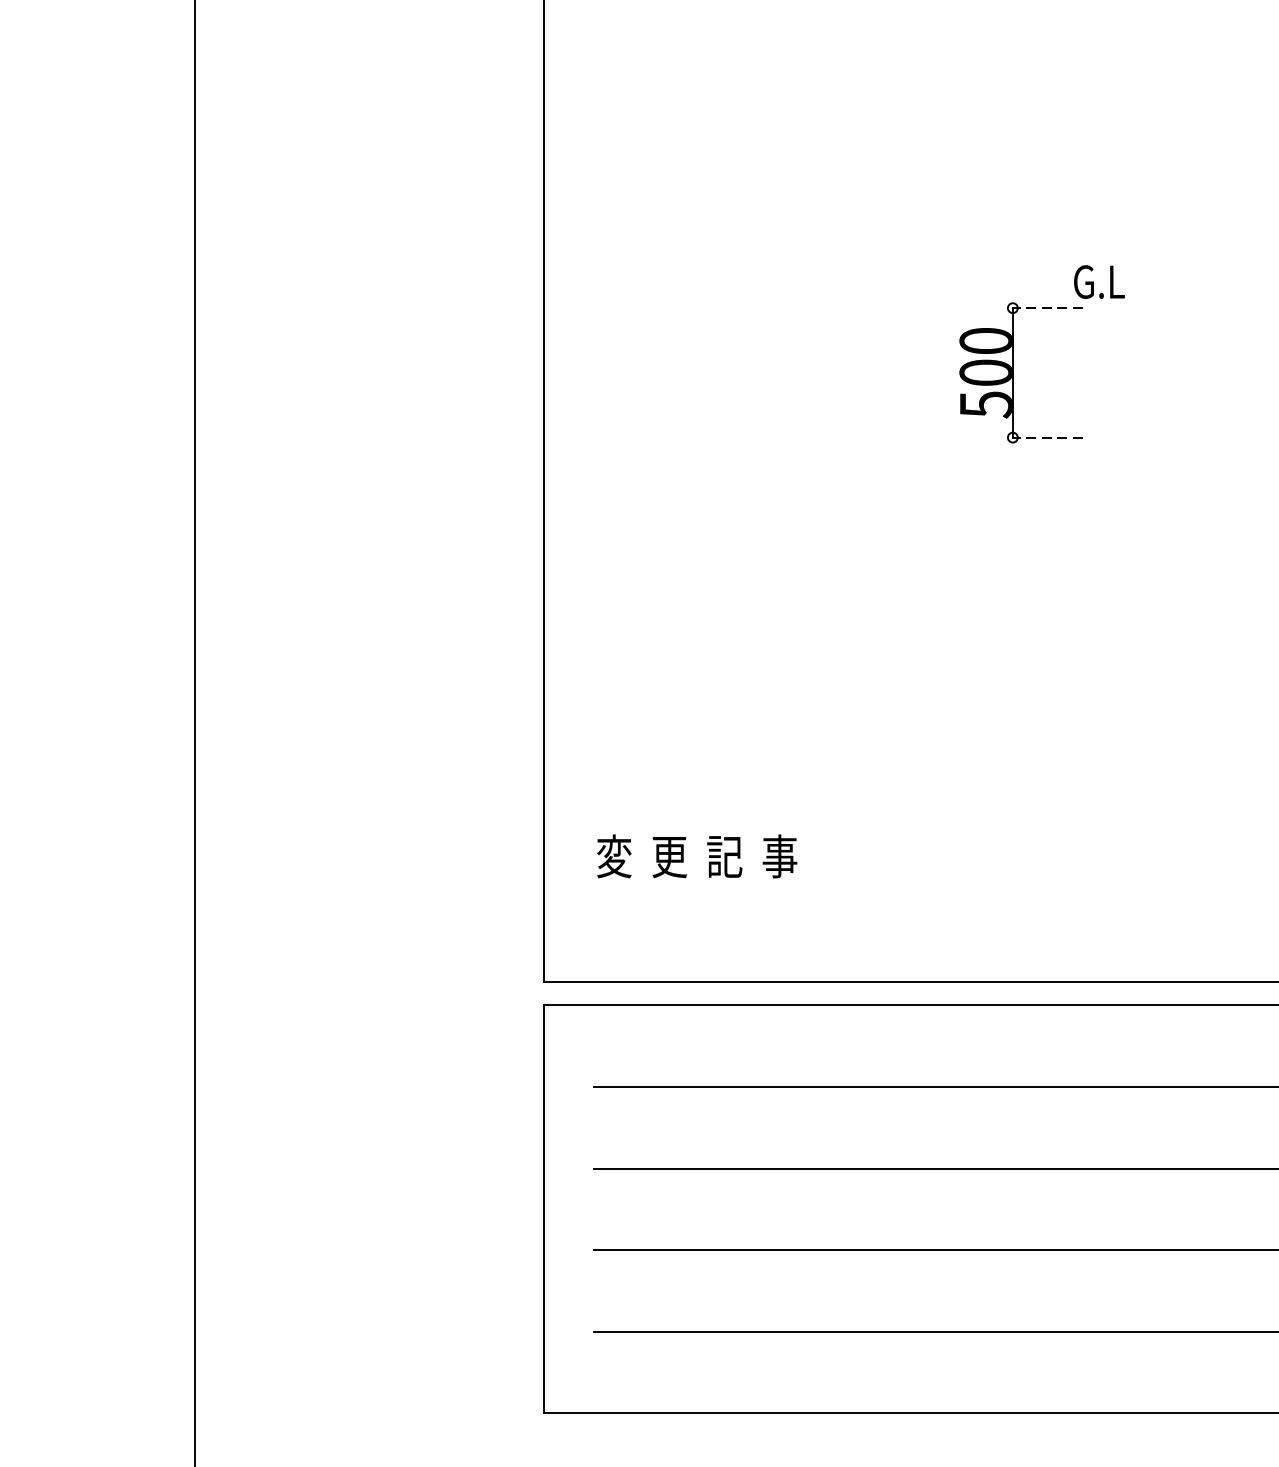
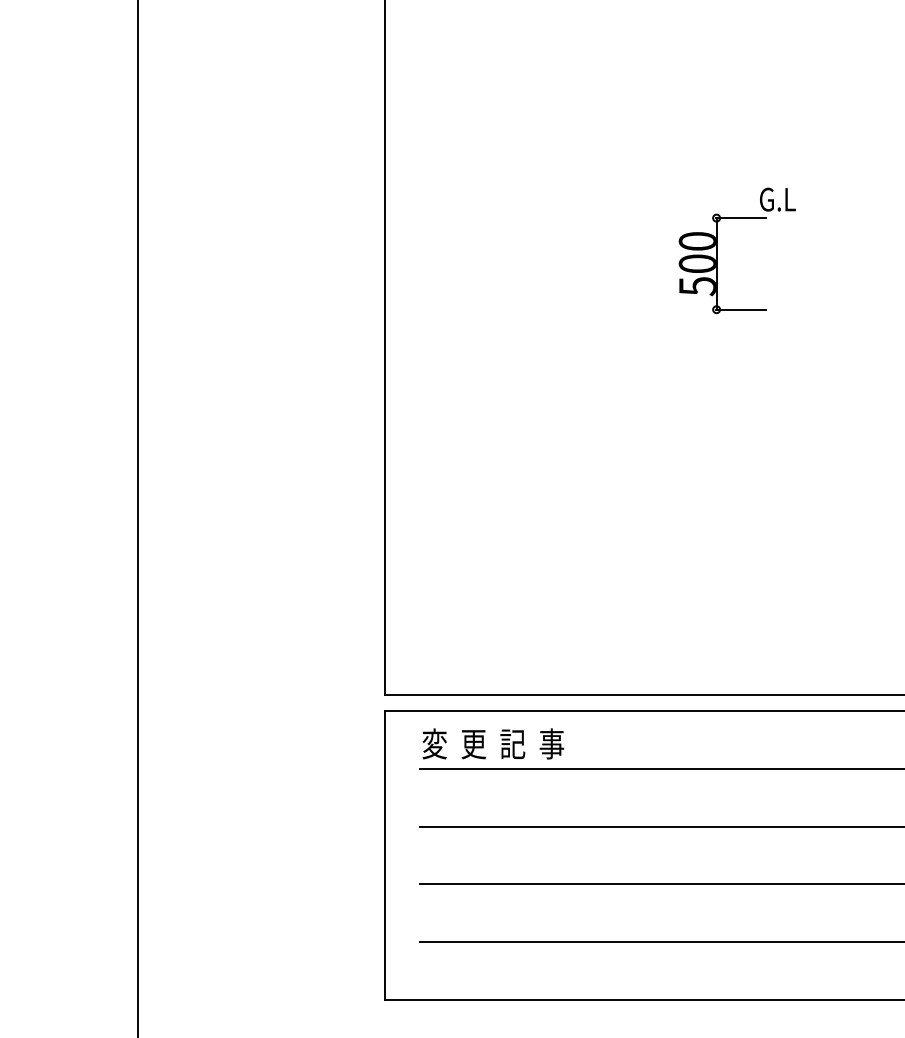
line: (1048, 308) -> (741, 218), dashed -> solid
line: (1048, 437) -> (741, 309), dashed -> solid
text: (697, 855) -> (493, 743), moved

